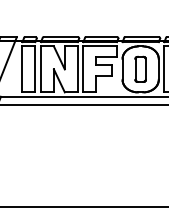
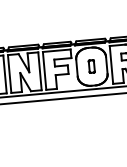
part: (140, 68) -> (91, 65), size x0.6

